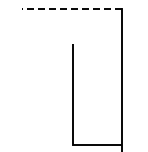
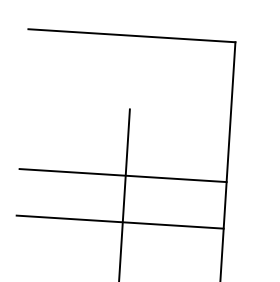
line: (72, 8) -> (132, 35), dashed -> solid
line: (71, 76) -> (121, 176), added
line: (71, 98) -> (119, 221), added

